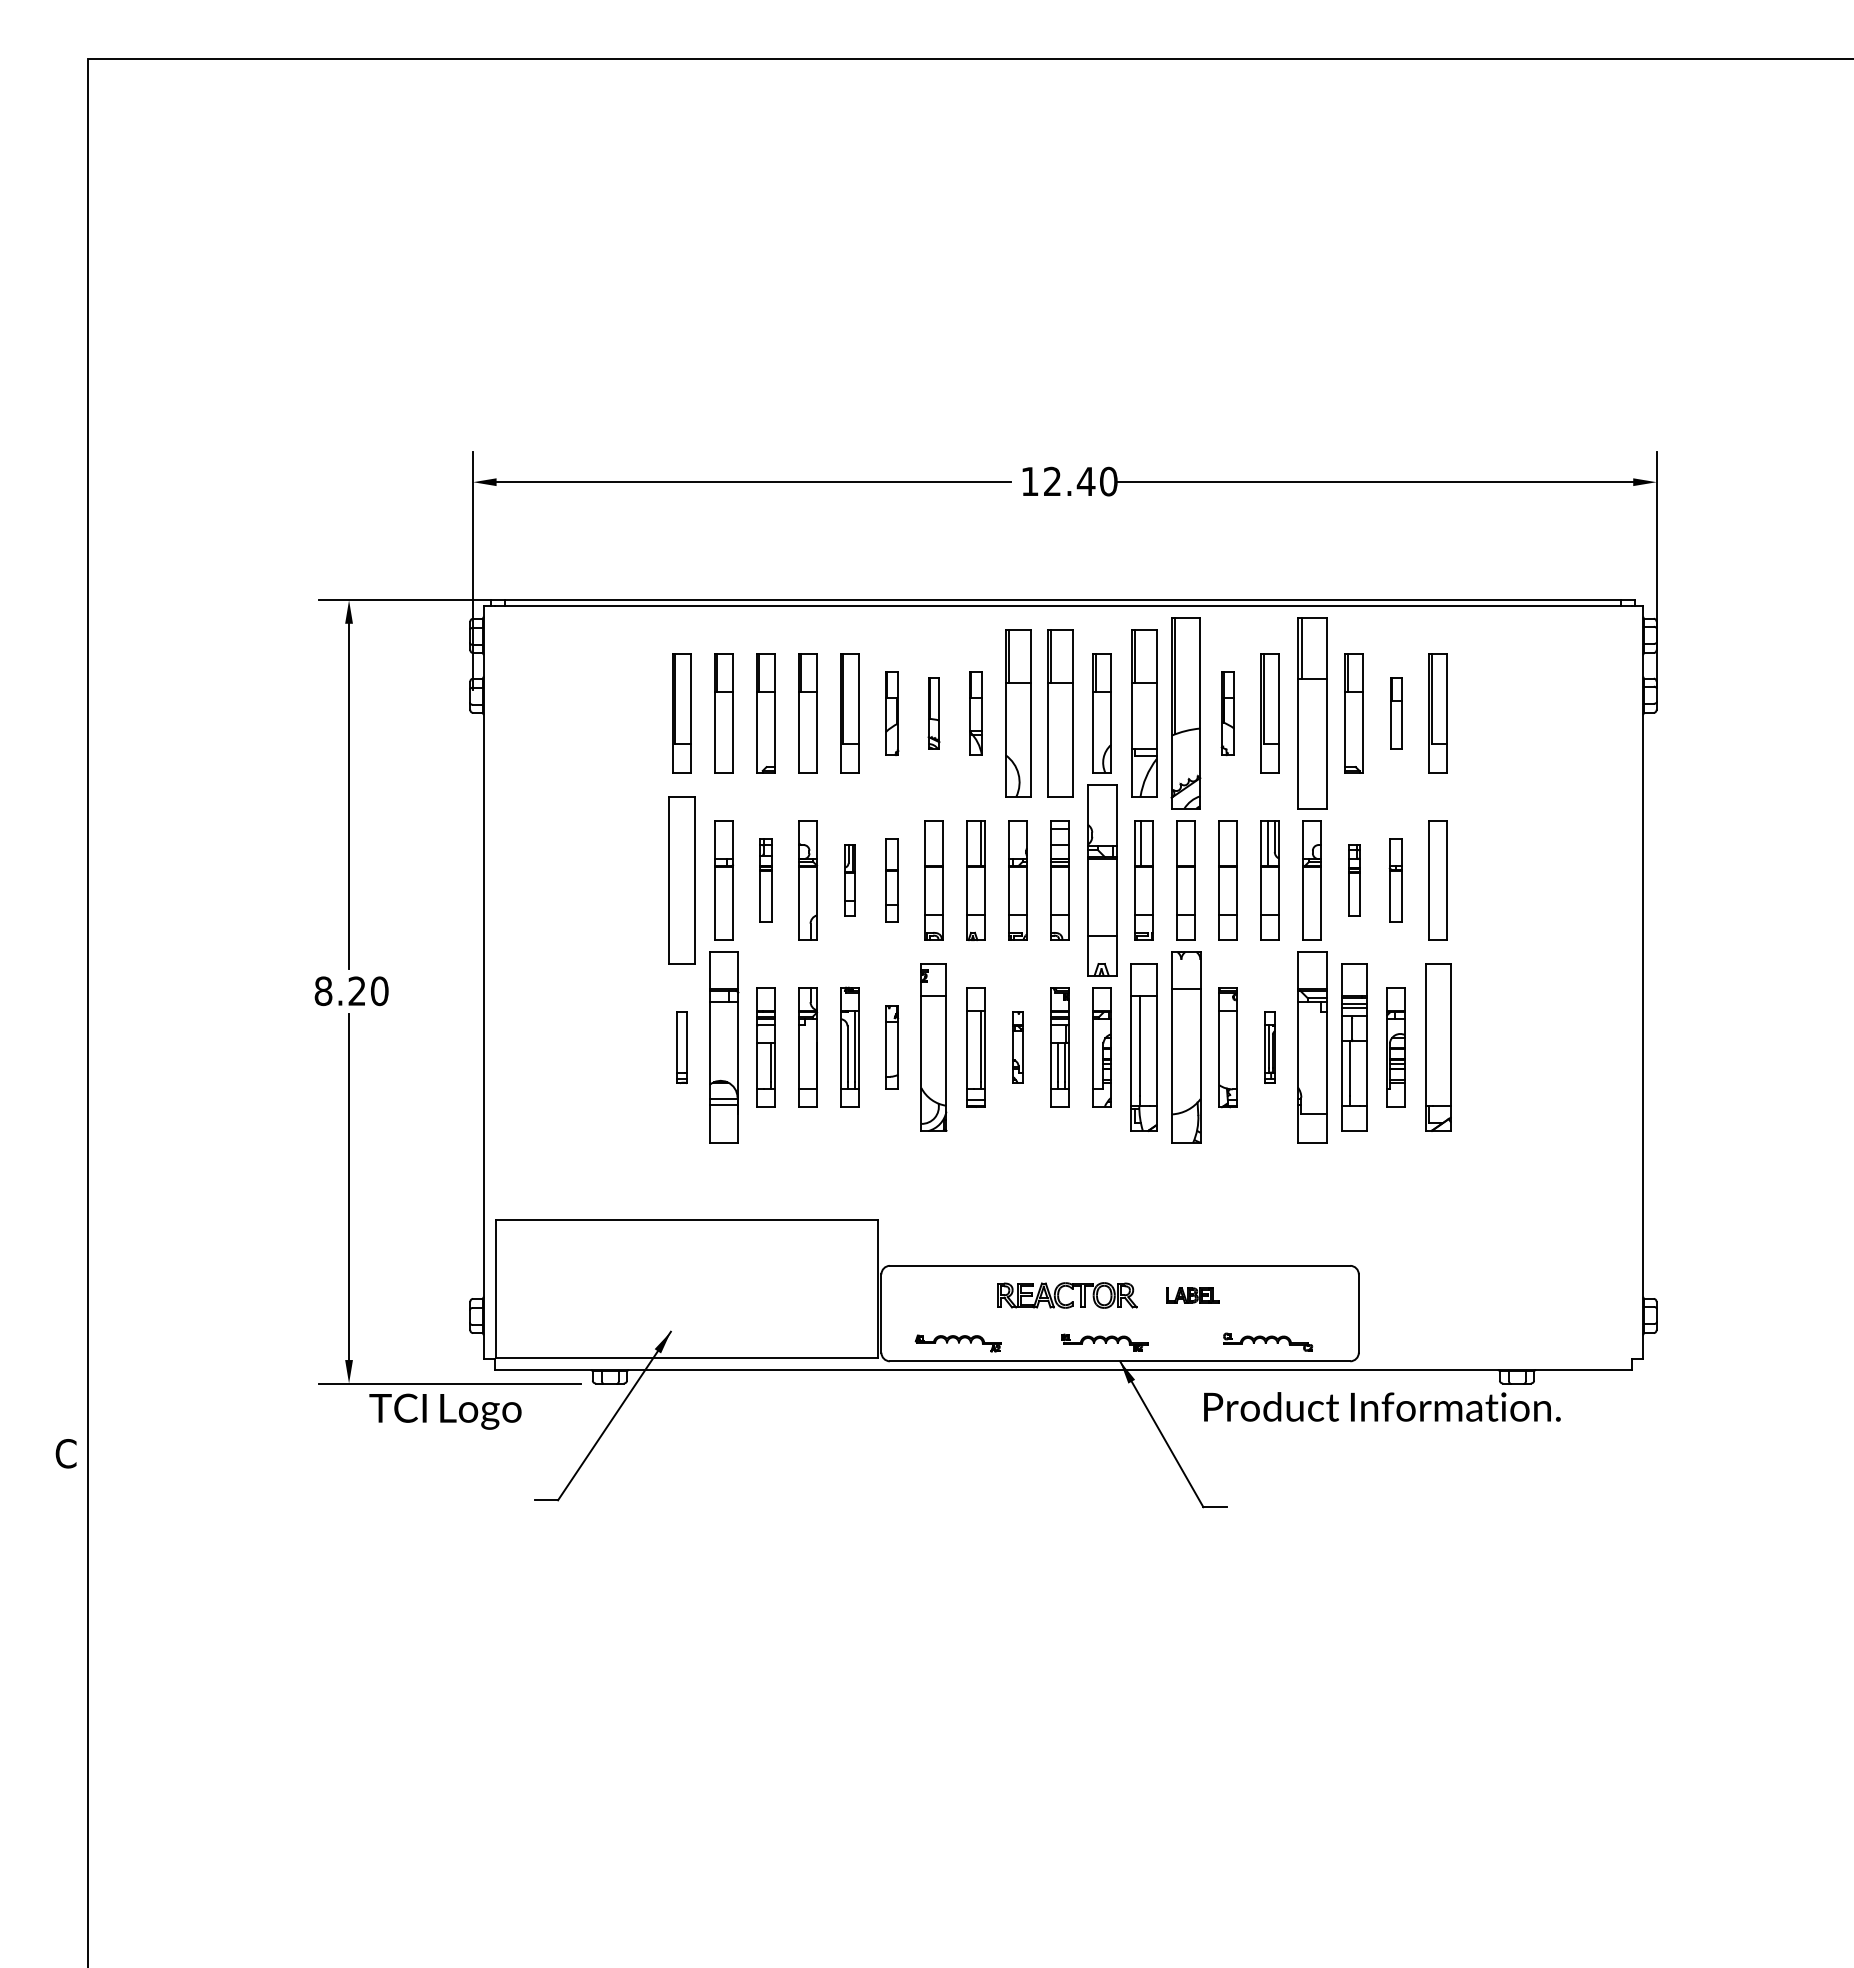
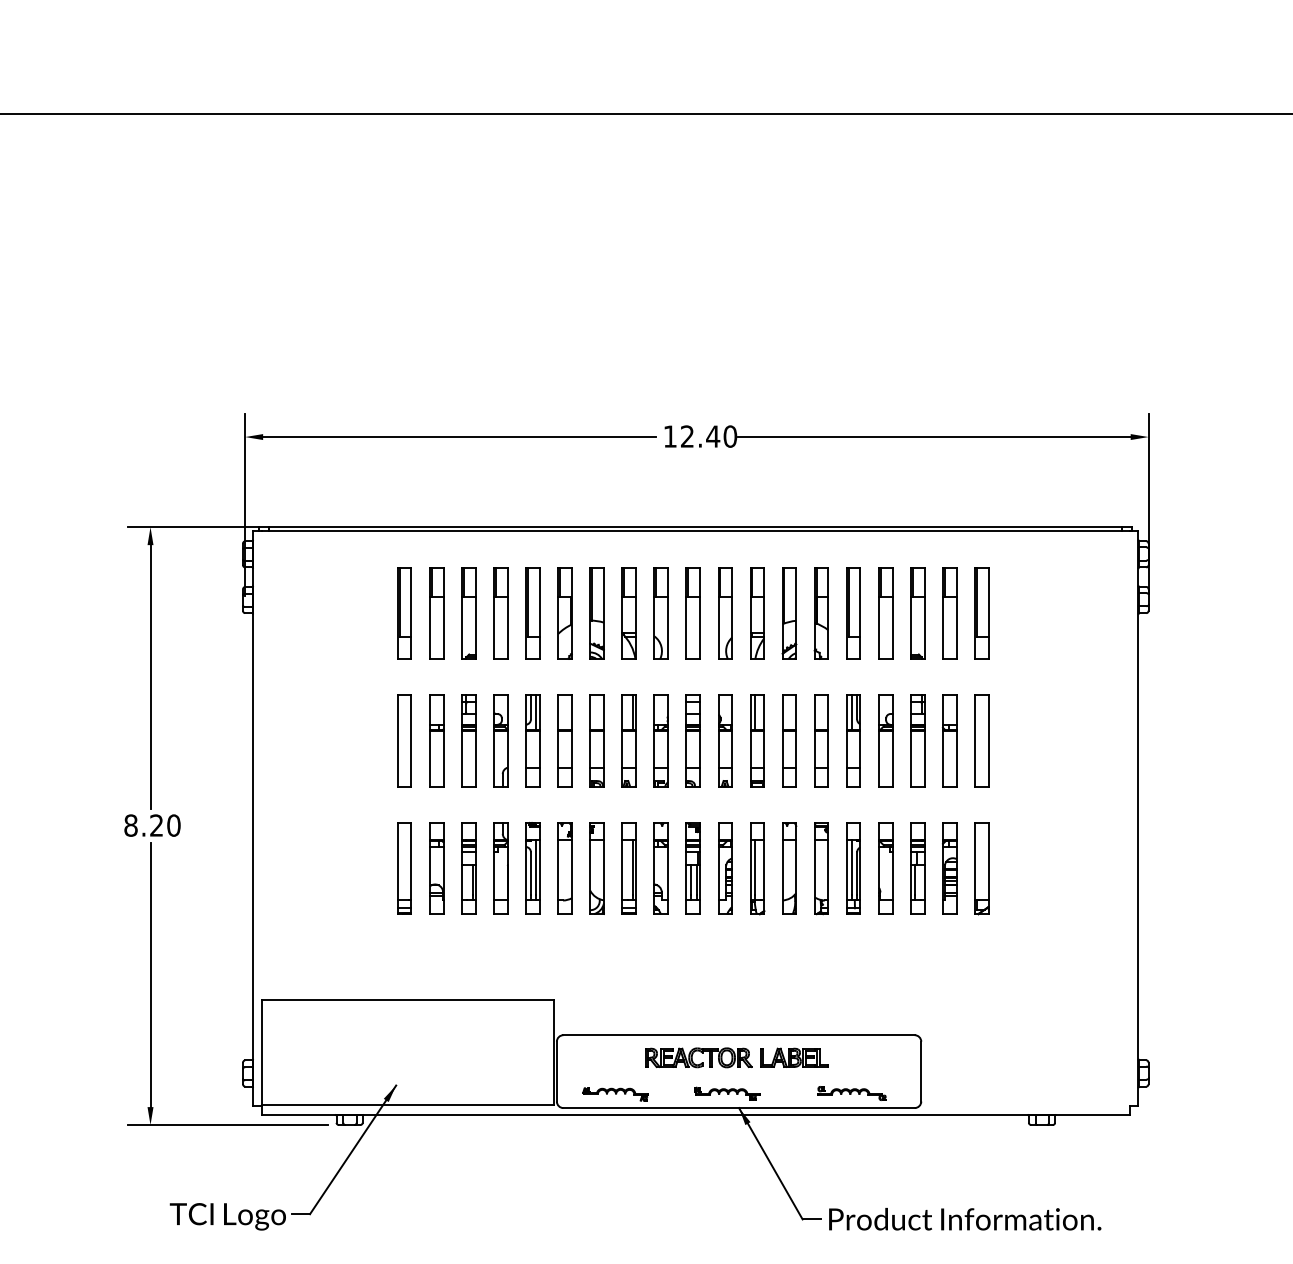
part: (891, 713) -> (564, 613), size x1.43
part: (933, 713) -> (596, 613), size x1.67
part: (975, 713) -> (628, 613), size x1.43
part: (1017, 713) -> (660, 613), size x0.71
part: (1059, 713) -> (692, 613), size x0.71
part: (1143, 713) -> (756, 613), size x0.71
part: (1186, 713) -> (789, 613), size x0.62
part: (1227, 713) -> (821, 613), size x1.43
part: (1311, 713) -> (885, 613), size x0.62
part: (1395, 713) -> (949, 613), size x1.67
part: (681, 880) -> (404, 741), size x0.71
part: (765, 880) -> (468, 741), size x1.43
part: (849, 880) -> (532, 741), size x1.67
part: (891, 880) -> (564, 741), size x1.43
part: (1101, 880) -> (724, 741), size x0.62
part: (1353, 880) -> (917, 741), size x1.67
part: (1395, 880) -> (949, 741), size x1.43
part: (681, 1047) -> (404, 868), size x1.67
part: (723, 1047) -> (436, 868), size x0.62
part: (891, 1047) -> (564, 868), size x1.43
part: (934, 1047) -> (597, 868), size x0.71
part: (1017, 1047) -> (660, 868), size x1.67
part: (1144, 1047) -> (757, 868), size x0.71
part: (1185, 1047) -> (788, 868), size x0.62
part: (1269, 1047) -> (853, 868), size x1.67
part: (1311, 1047) -> (885, 868), size x0.62
part: (1353, 1047) -> (917, 868), size x0.71
part: (1438, 1047) -> (982, 868), size x0.71
part: (1192, 1295) -> (794, 1057), size x1.67
text: (1382, 1406) -> (965, 1218), moved
text: (445, 1411) -> (227, 1216), moved

